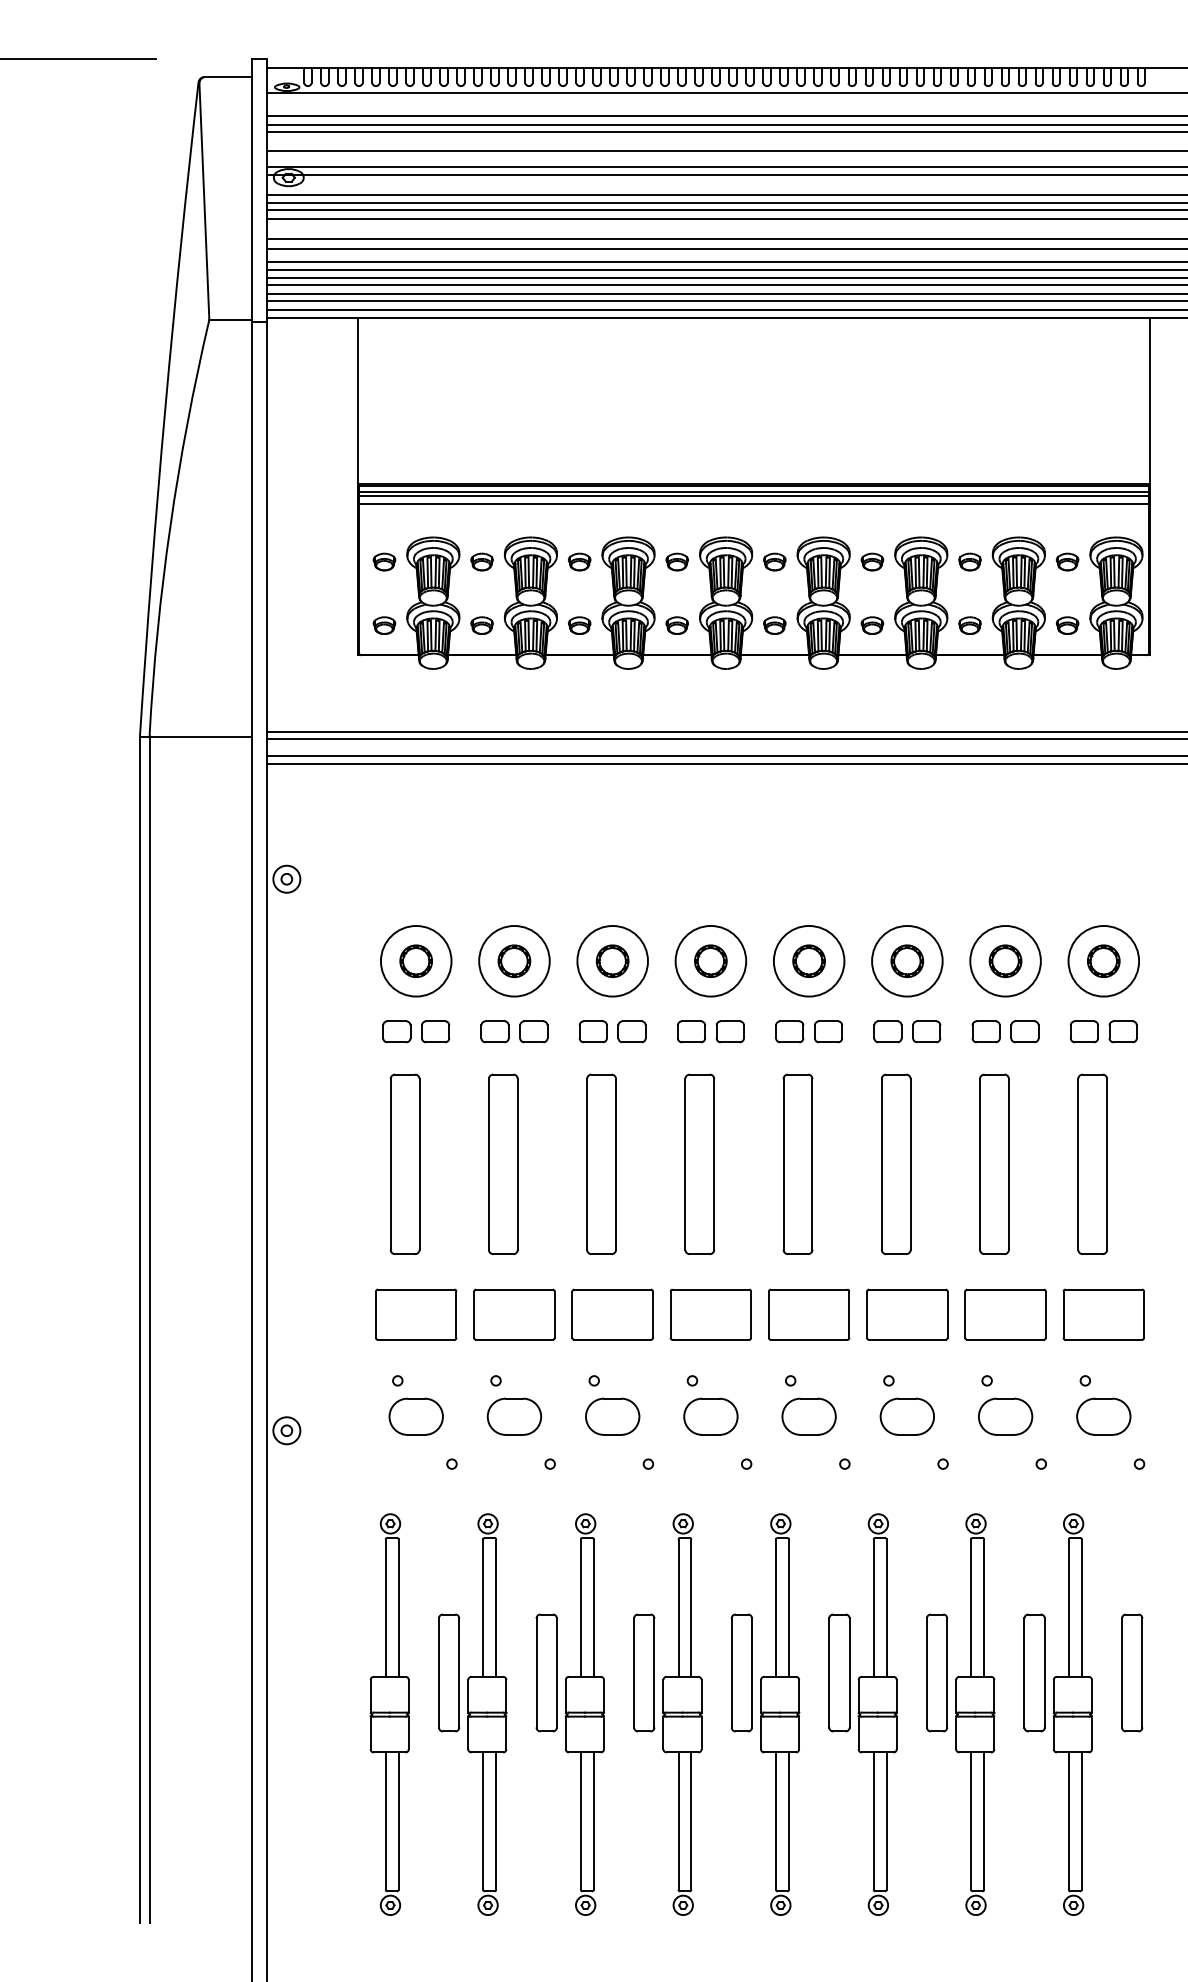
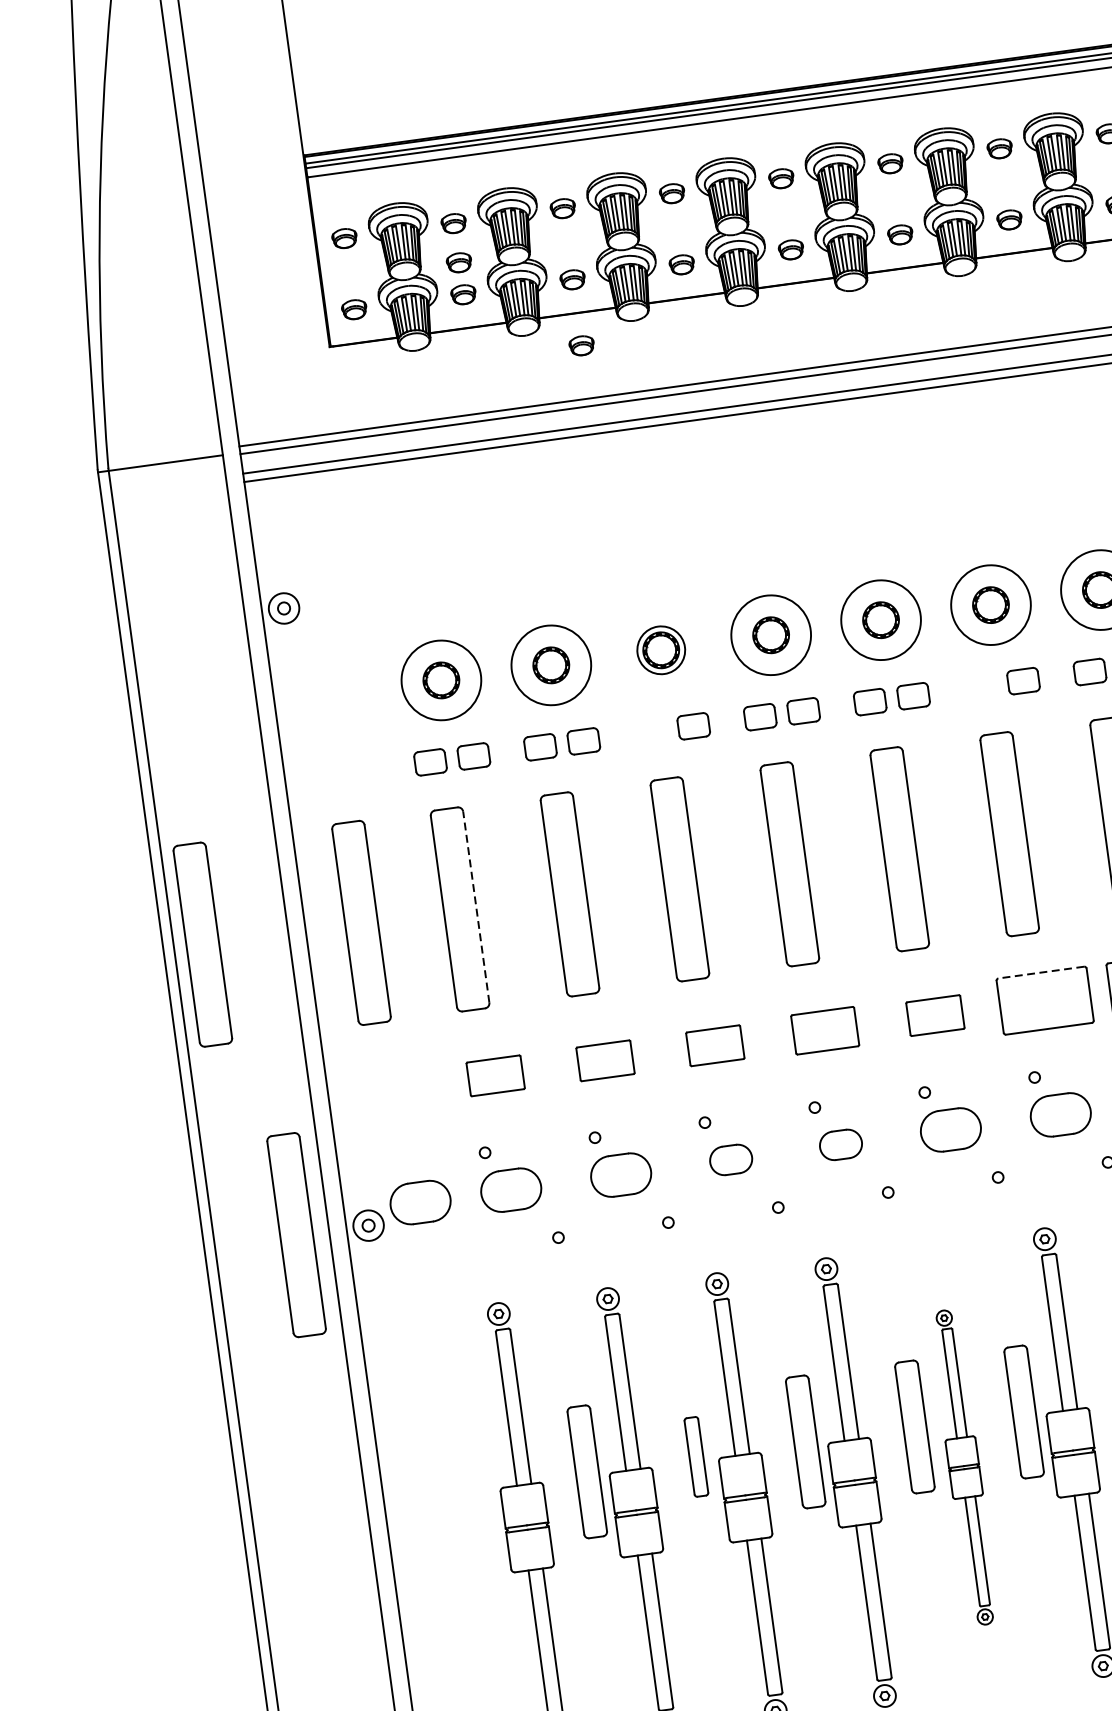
part: (481, 596) -> (458, 262), added
part: (579, 684) -> (581, 345), added
circle: (612, 960) -> (660, 649), size x0.6
part: (592, 1031) -> (649, 732), removed
part: (887, 1031) -> (979, 686), removed
part: (174, 1163) -> (201, 943), added
part: (316, 1163) -> (360, 922), added
line: (419, 1163) -> (476, 906), solid -> dashed
line: (906, 1289) -> (1040, 972), solid -> dashed
part: (416, 1314) -> (495, 1075), size x0.6
part: (514, 1314) -> (605, 1060), size x0.6
part: (612, 1314) -> (715, 1045), size x0.6
part: (710, 1314) -> (824, 1030), size x0.7
part: (809, 1314) -> (935, 1015), size x0.6
part: (334, 1416) -> (419, 1202), added
part: (612, 1416) -> (730, 1159), size x0.7
part: (710, 1416) -> (840, 1144), size x0.7
part: (222, 1429) -> (296, 1234), added
part: (546, 1672) -> (696, 1456), size x0.6
part: (780, 1714) -> (964, 1467), size x0.7

